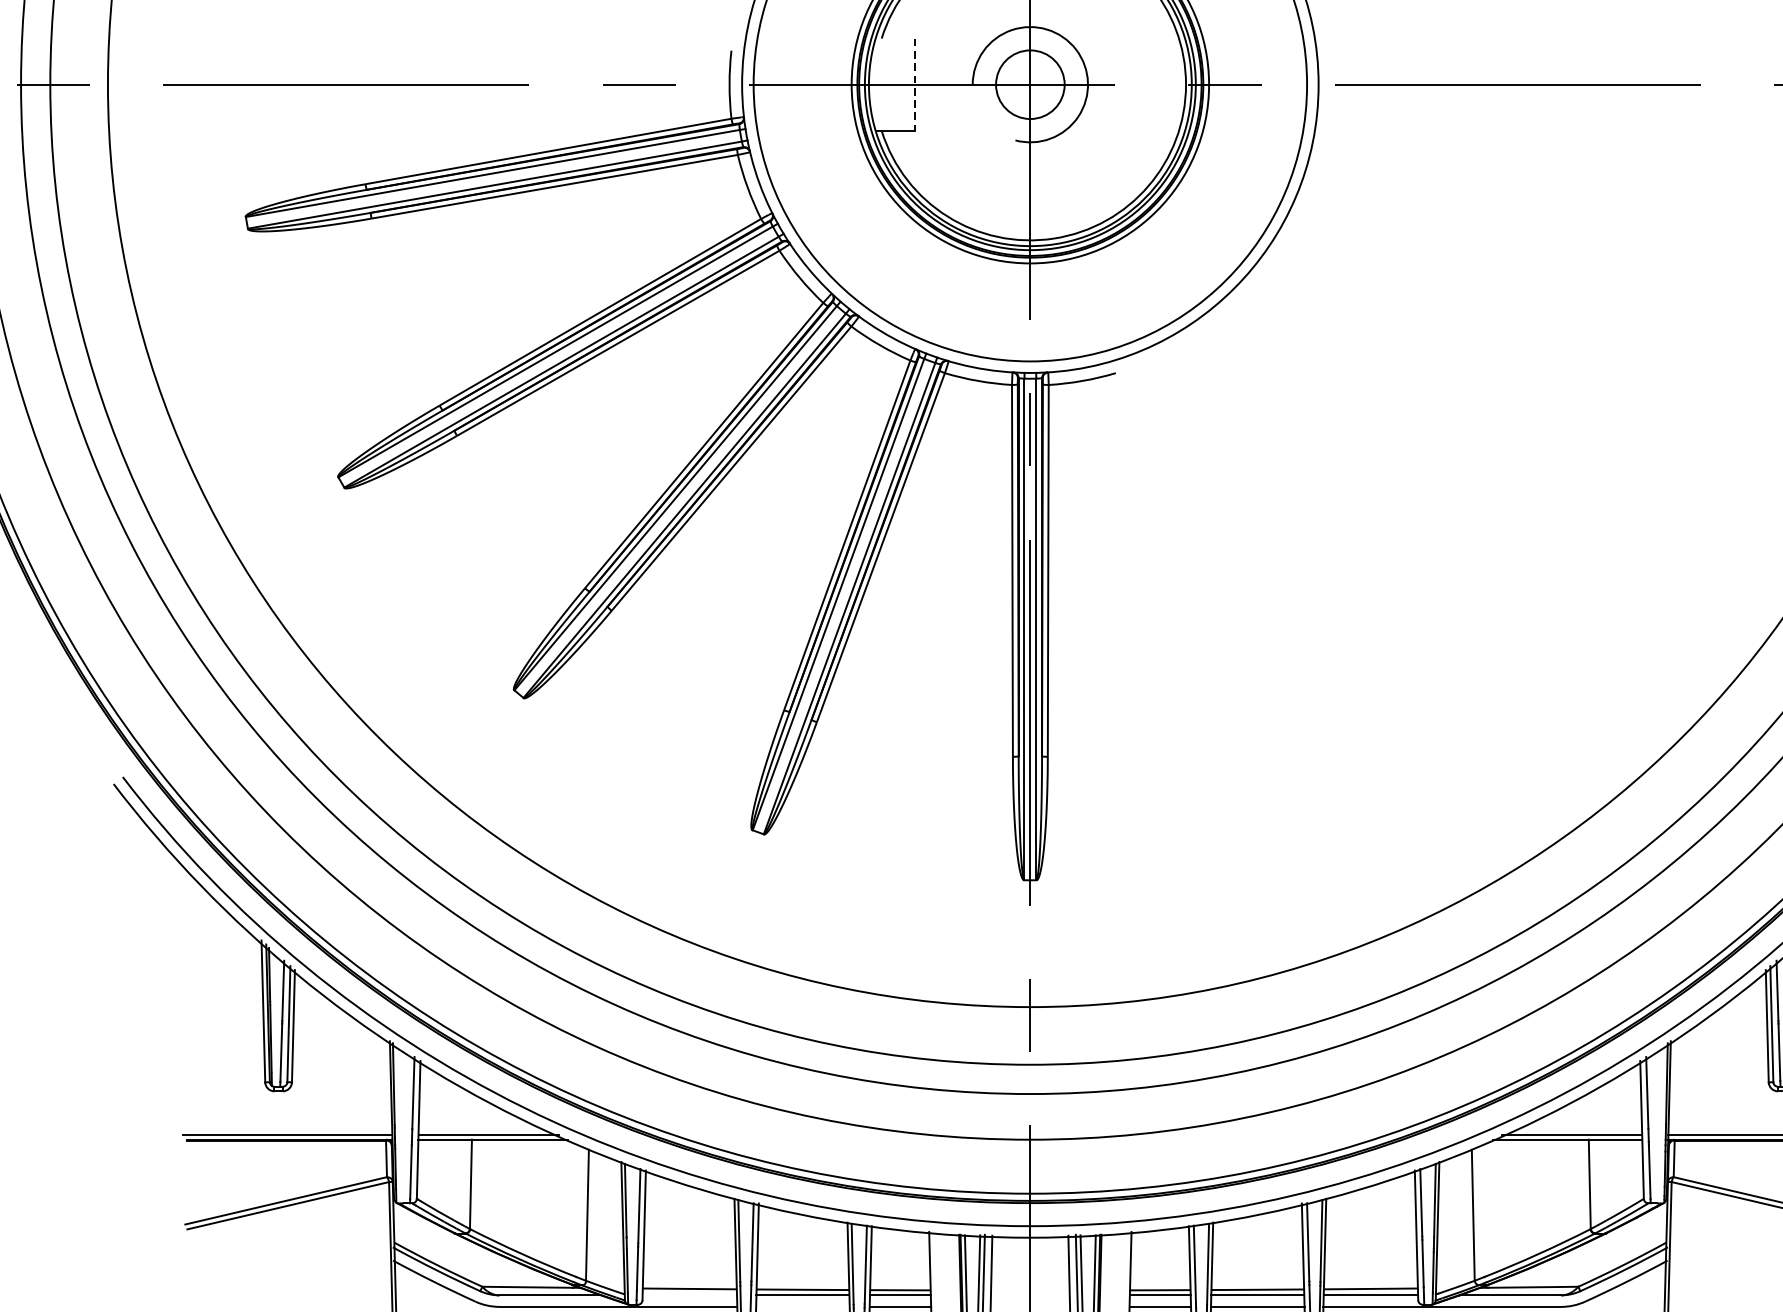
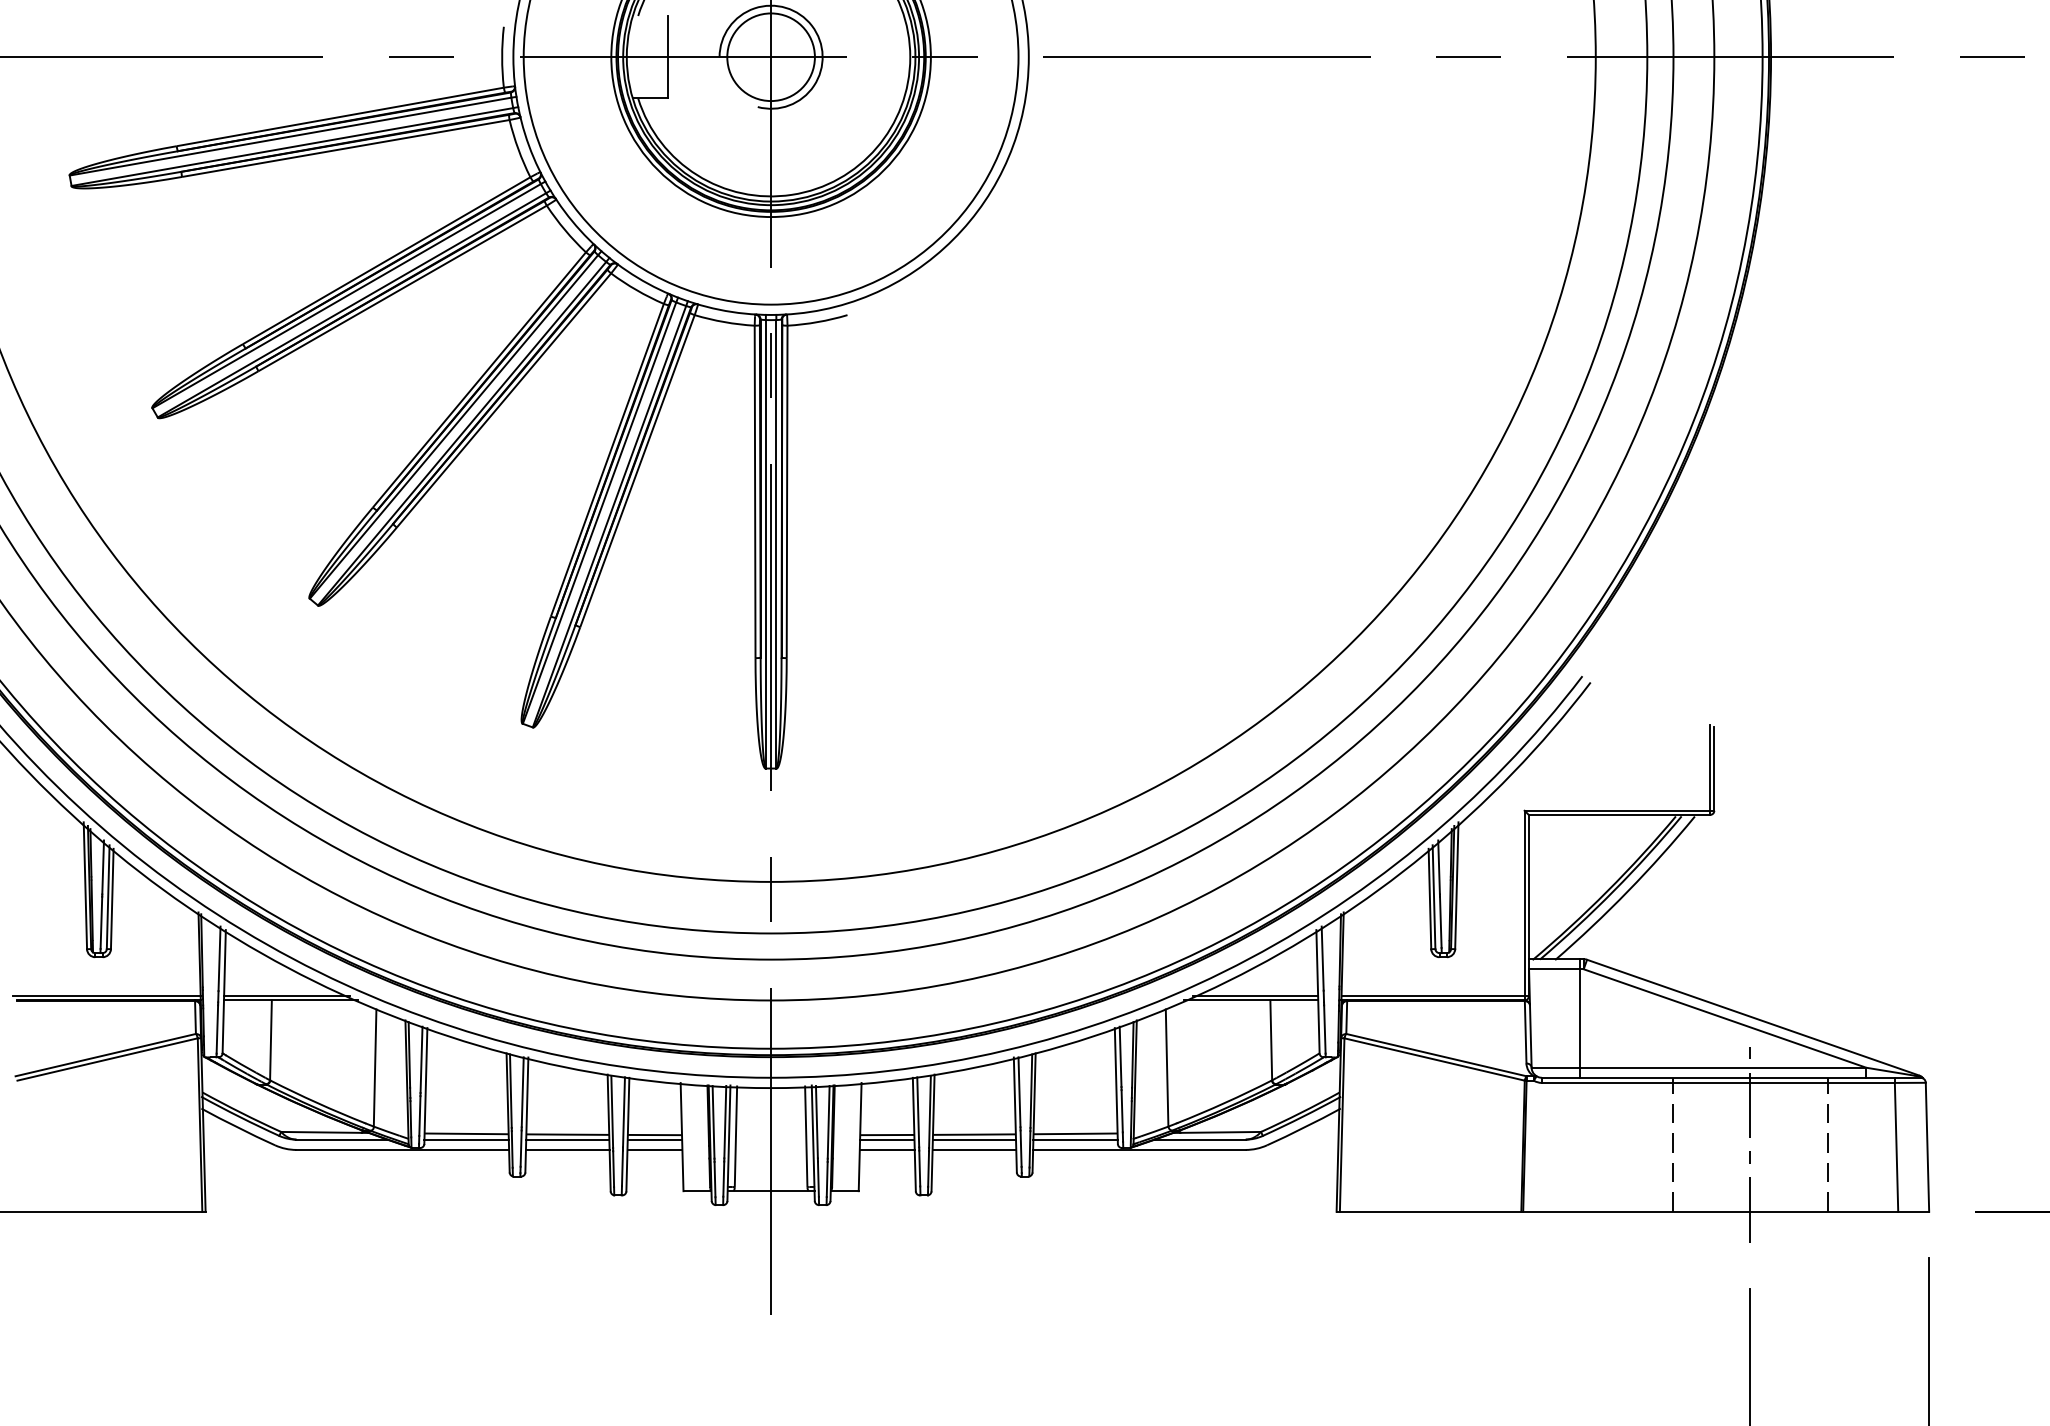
line: (915, 84) -> (668, 57), dashed -> solid
circle: (1029, 84) -> (770, 57), size x1.43
line: (689, 1295) -> (466, 1139), added
line: (802, 1306) -> (567, 1149), added

